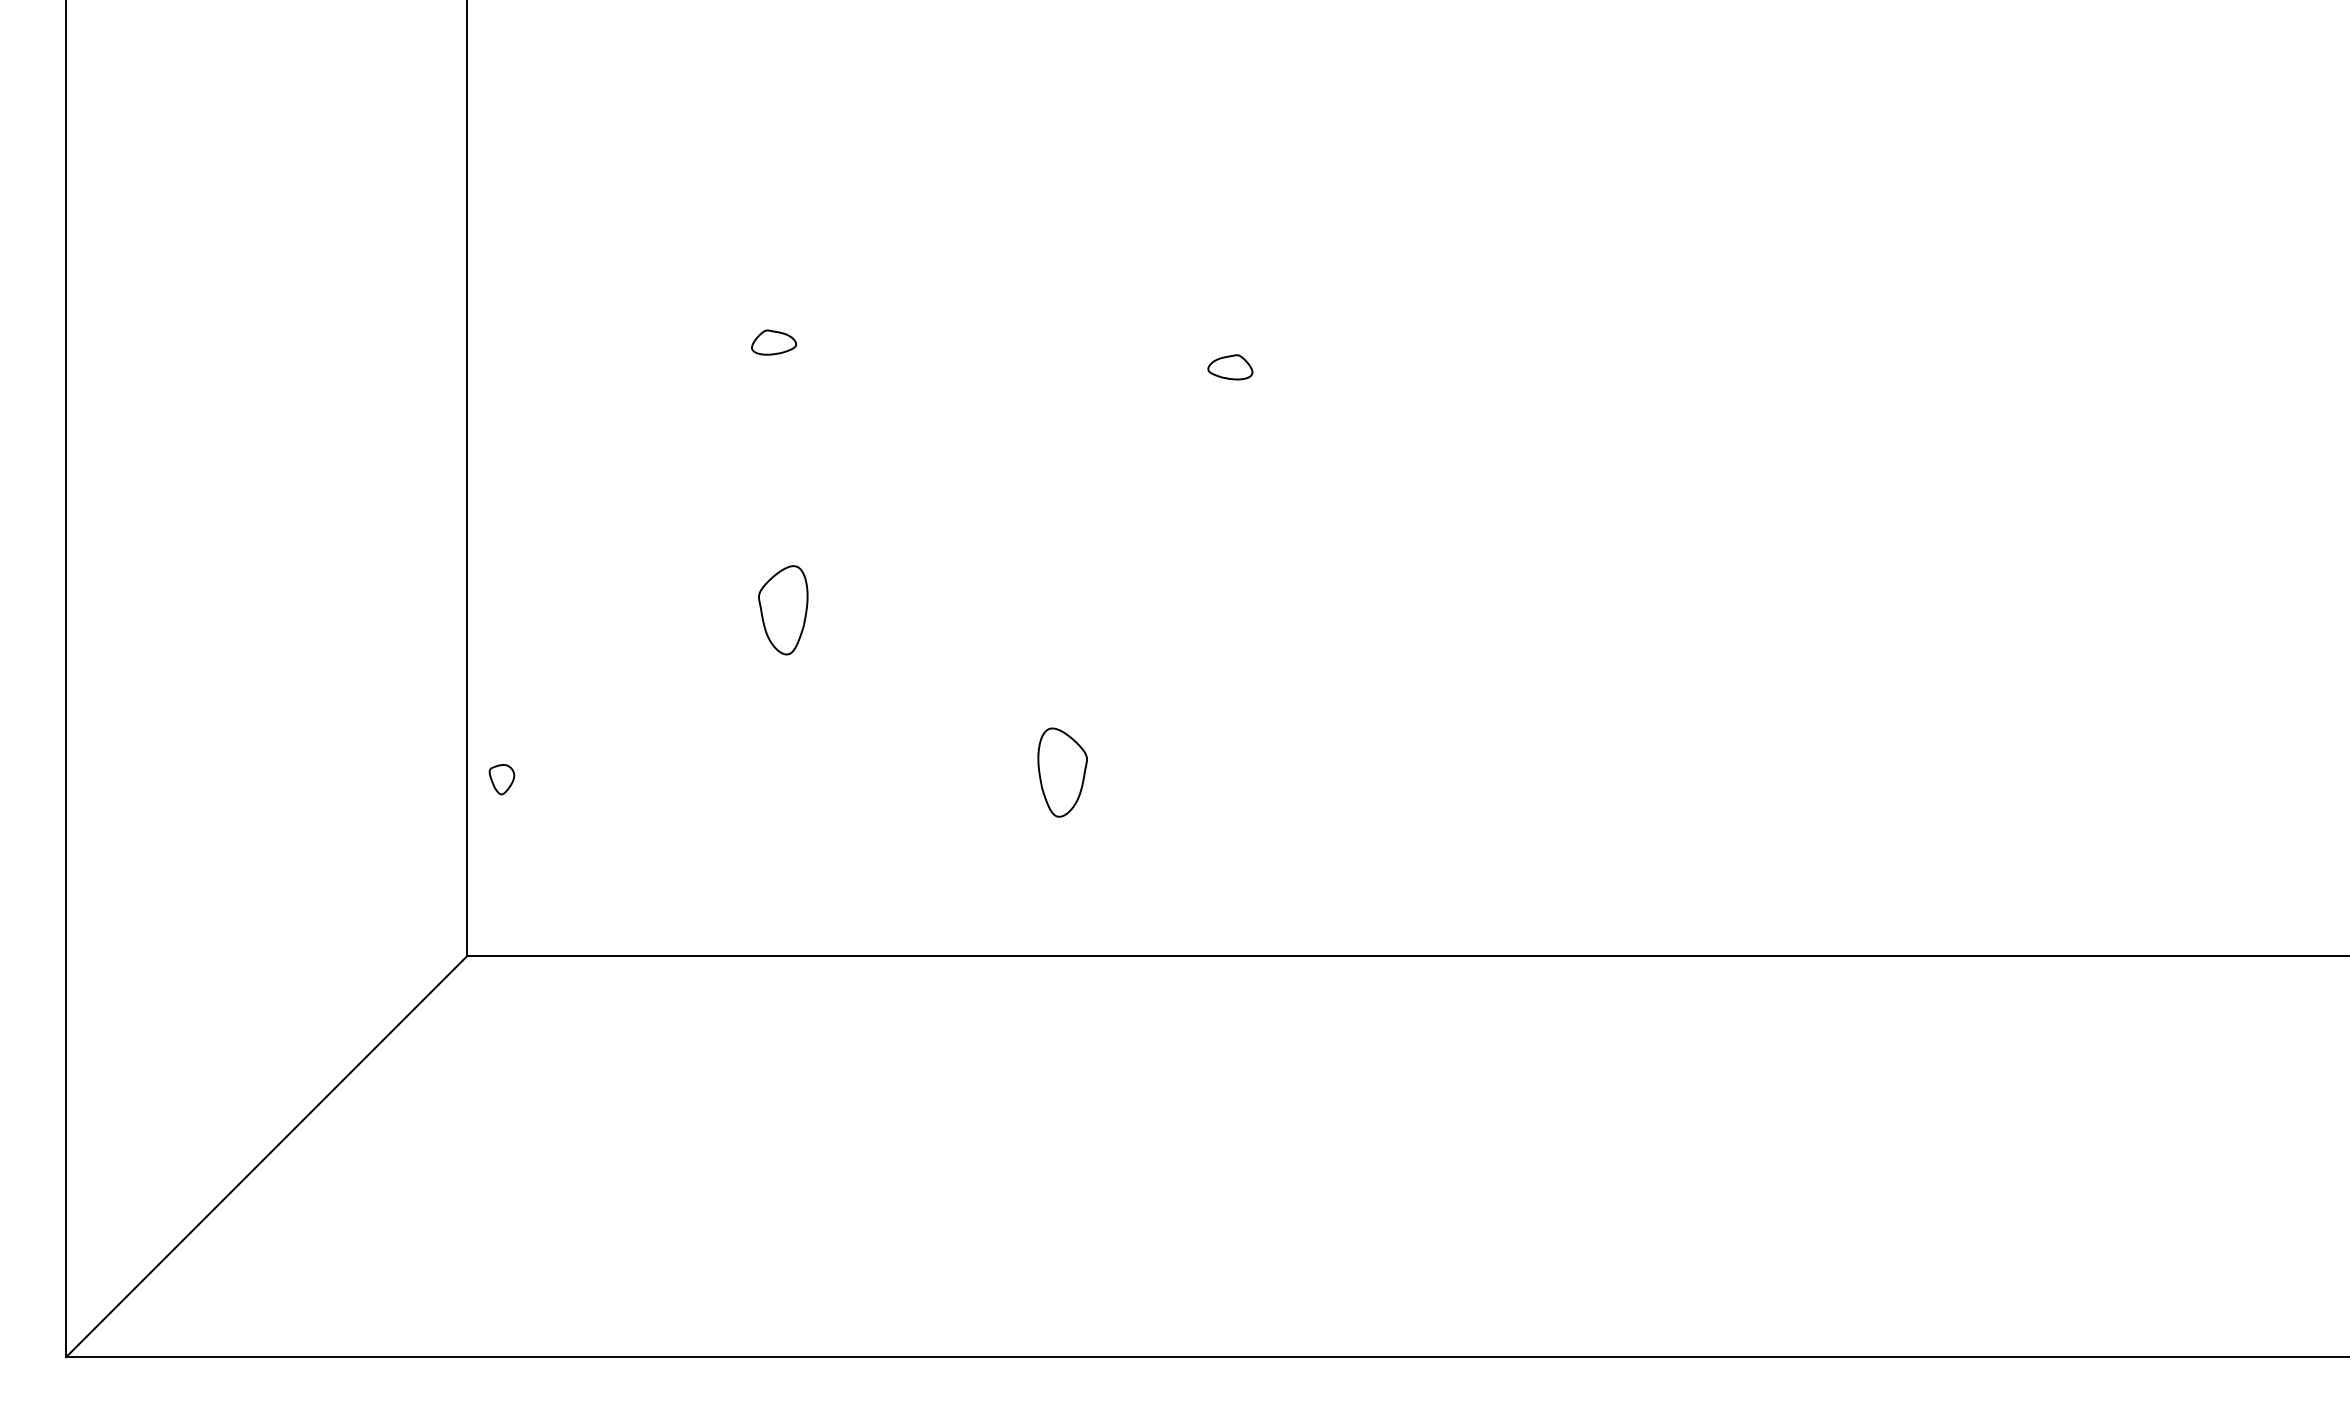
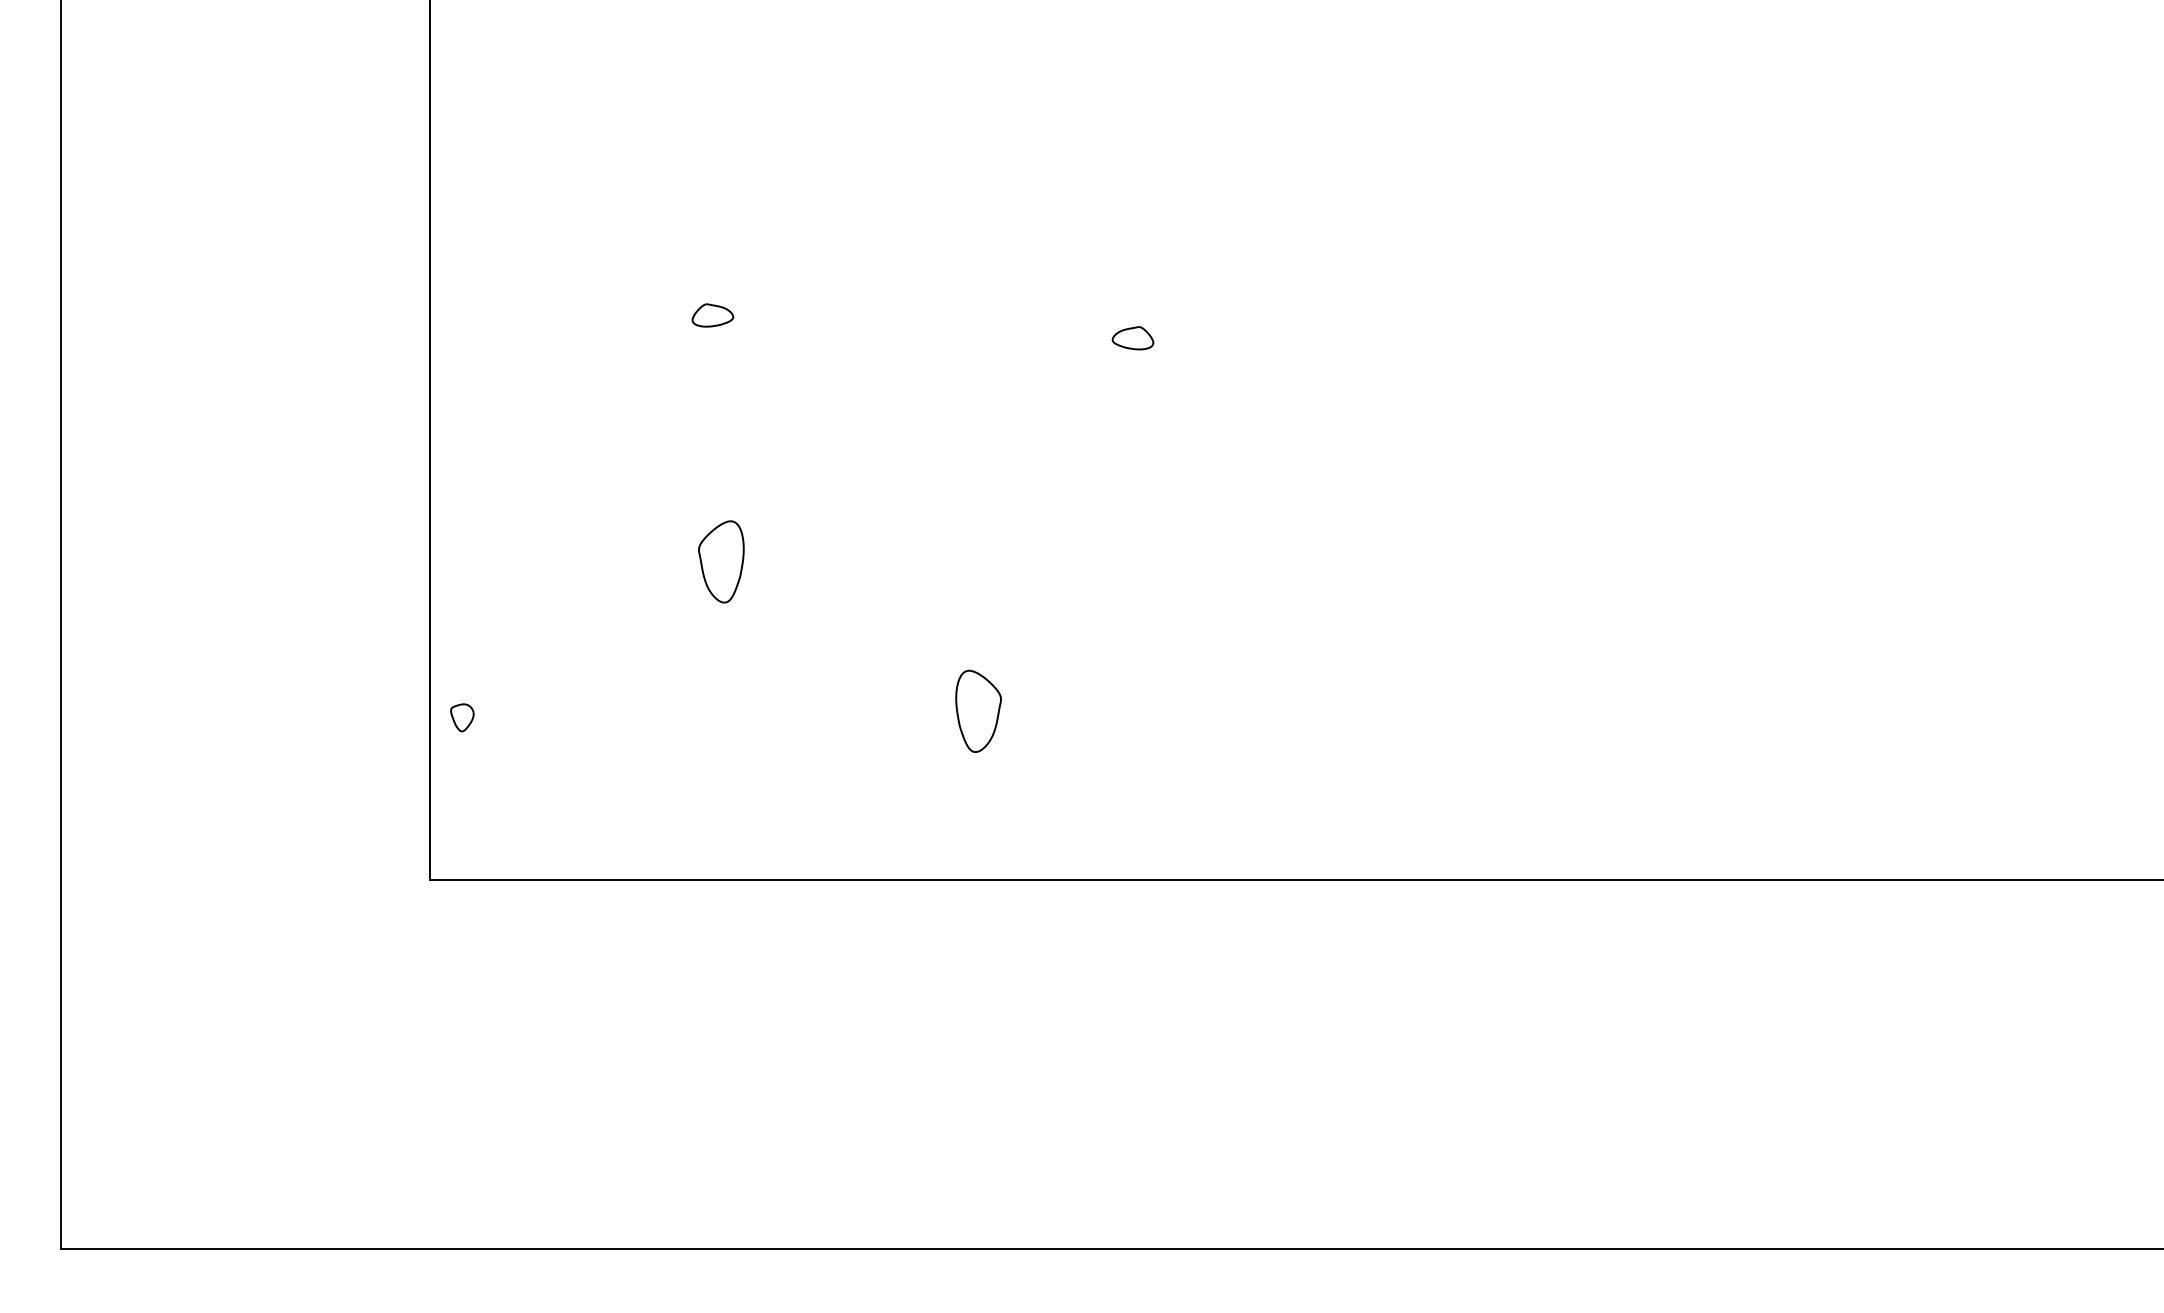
line: (266, 1156) -> (245, 1064), removed

